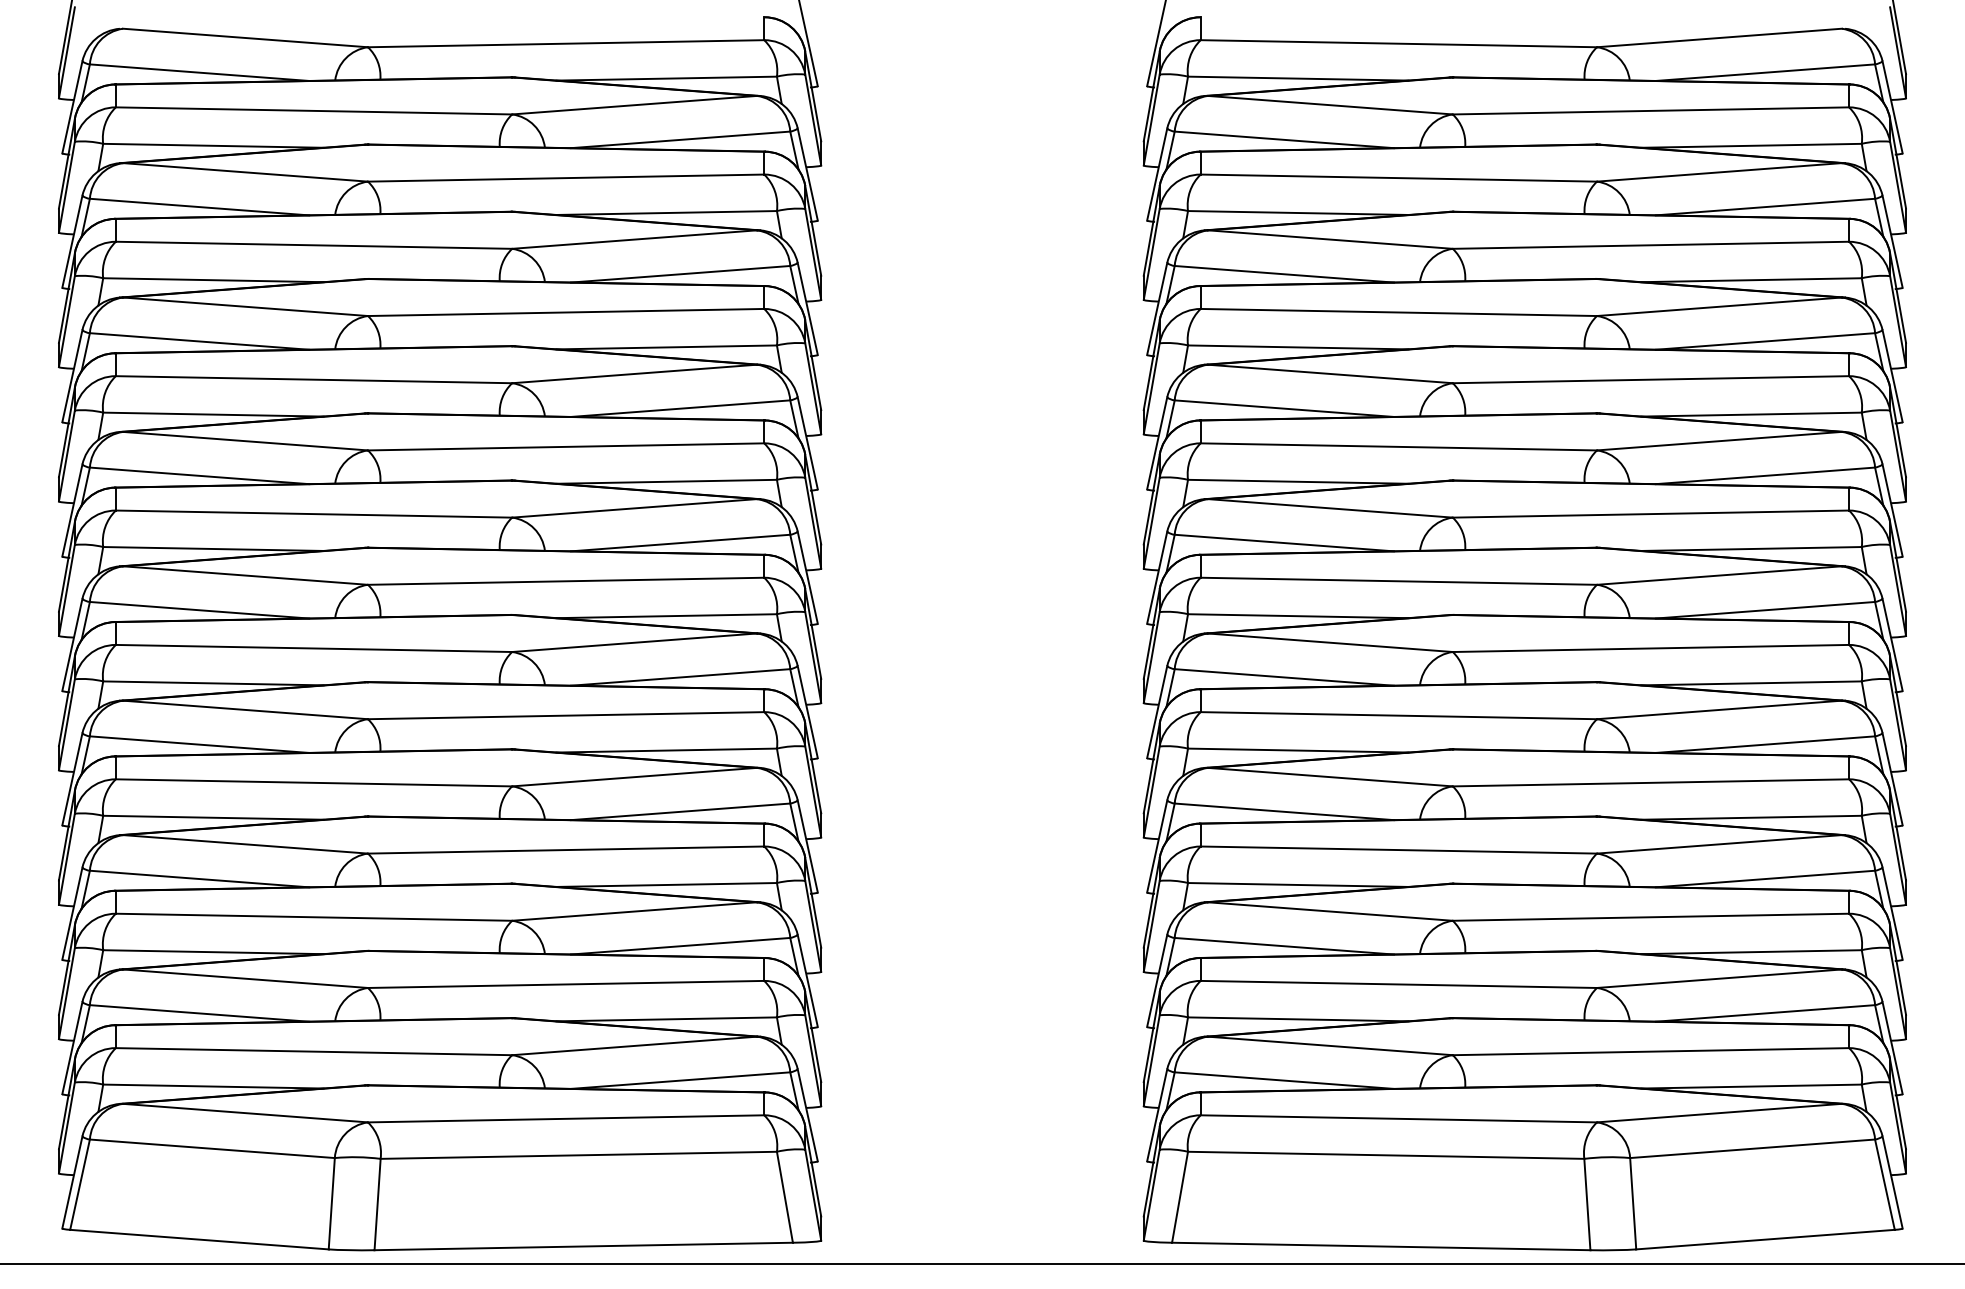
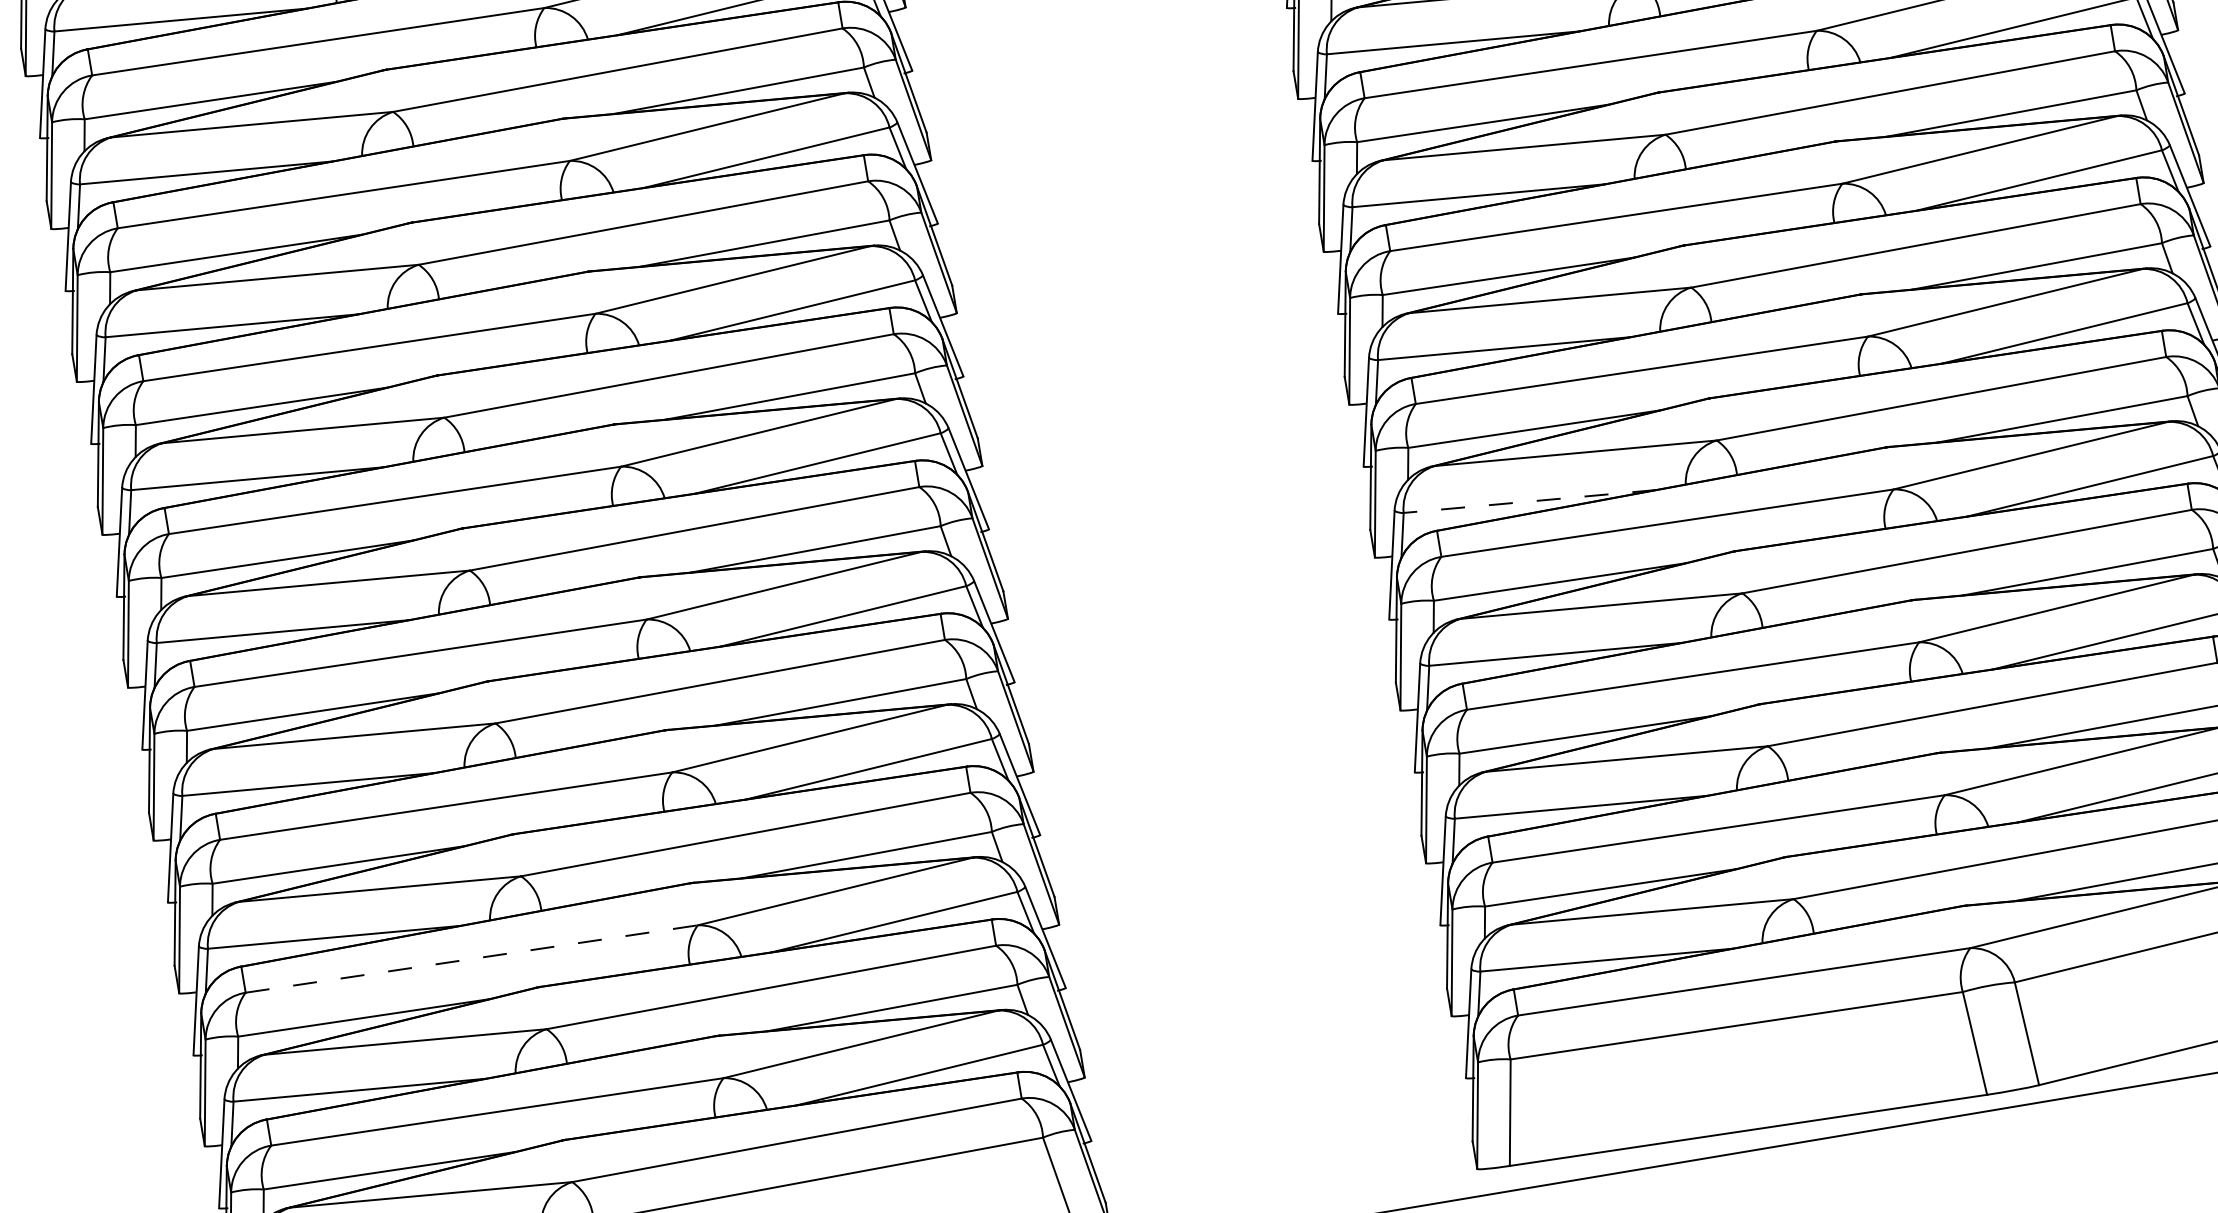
line: (1284, 677) -> (1530, 501), solid -> dashed
line: (314, 917) -> (472, 959), solid -> dashed

